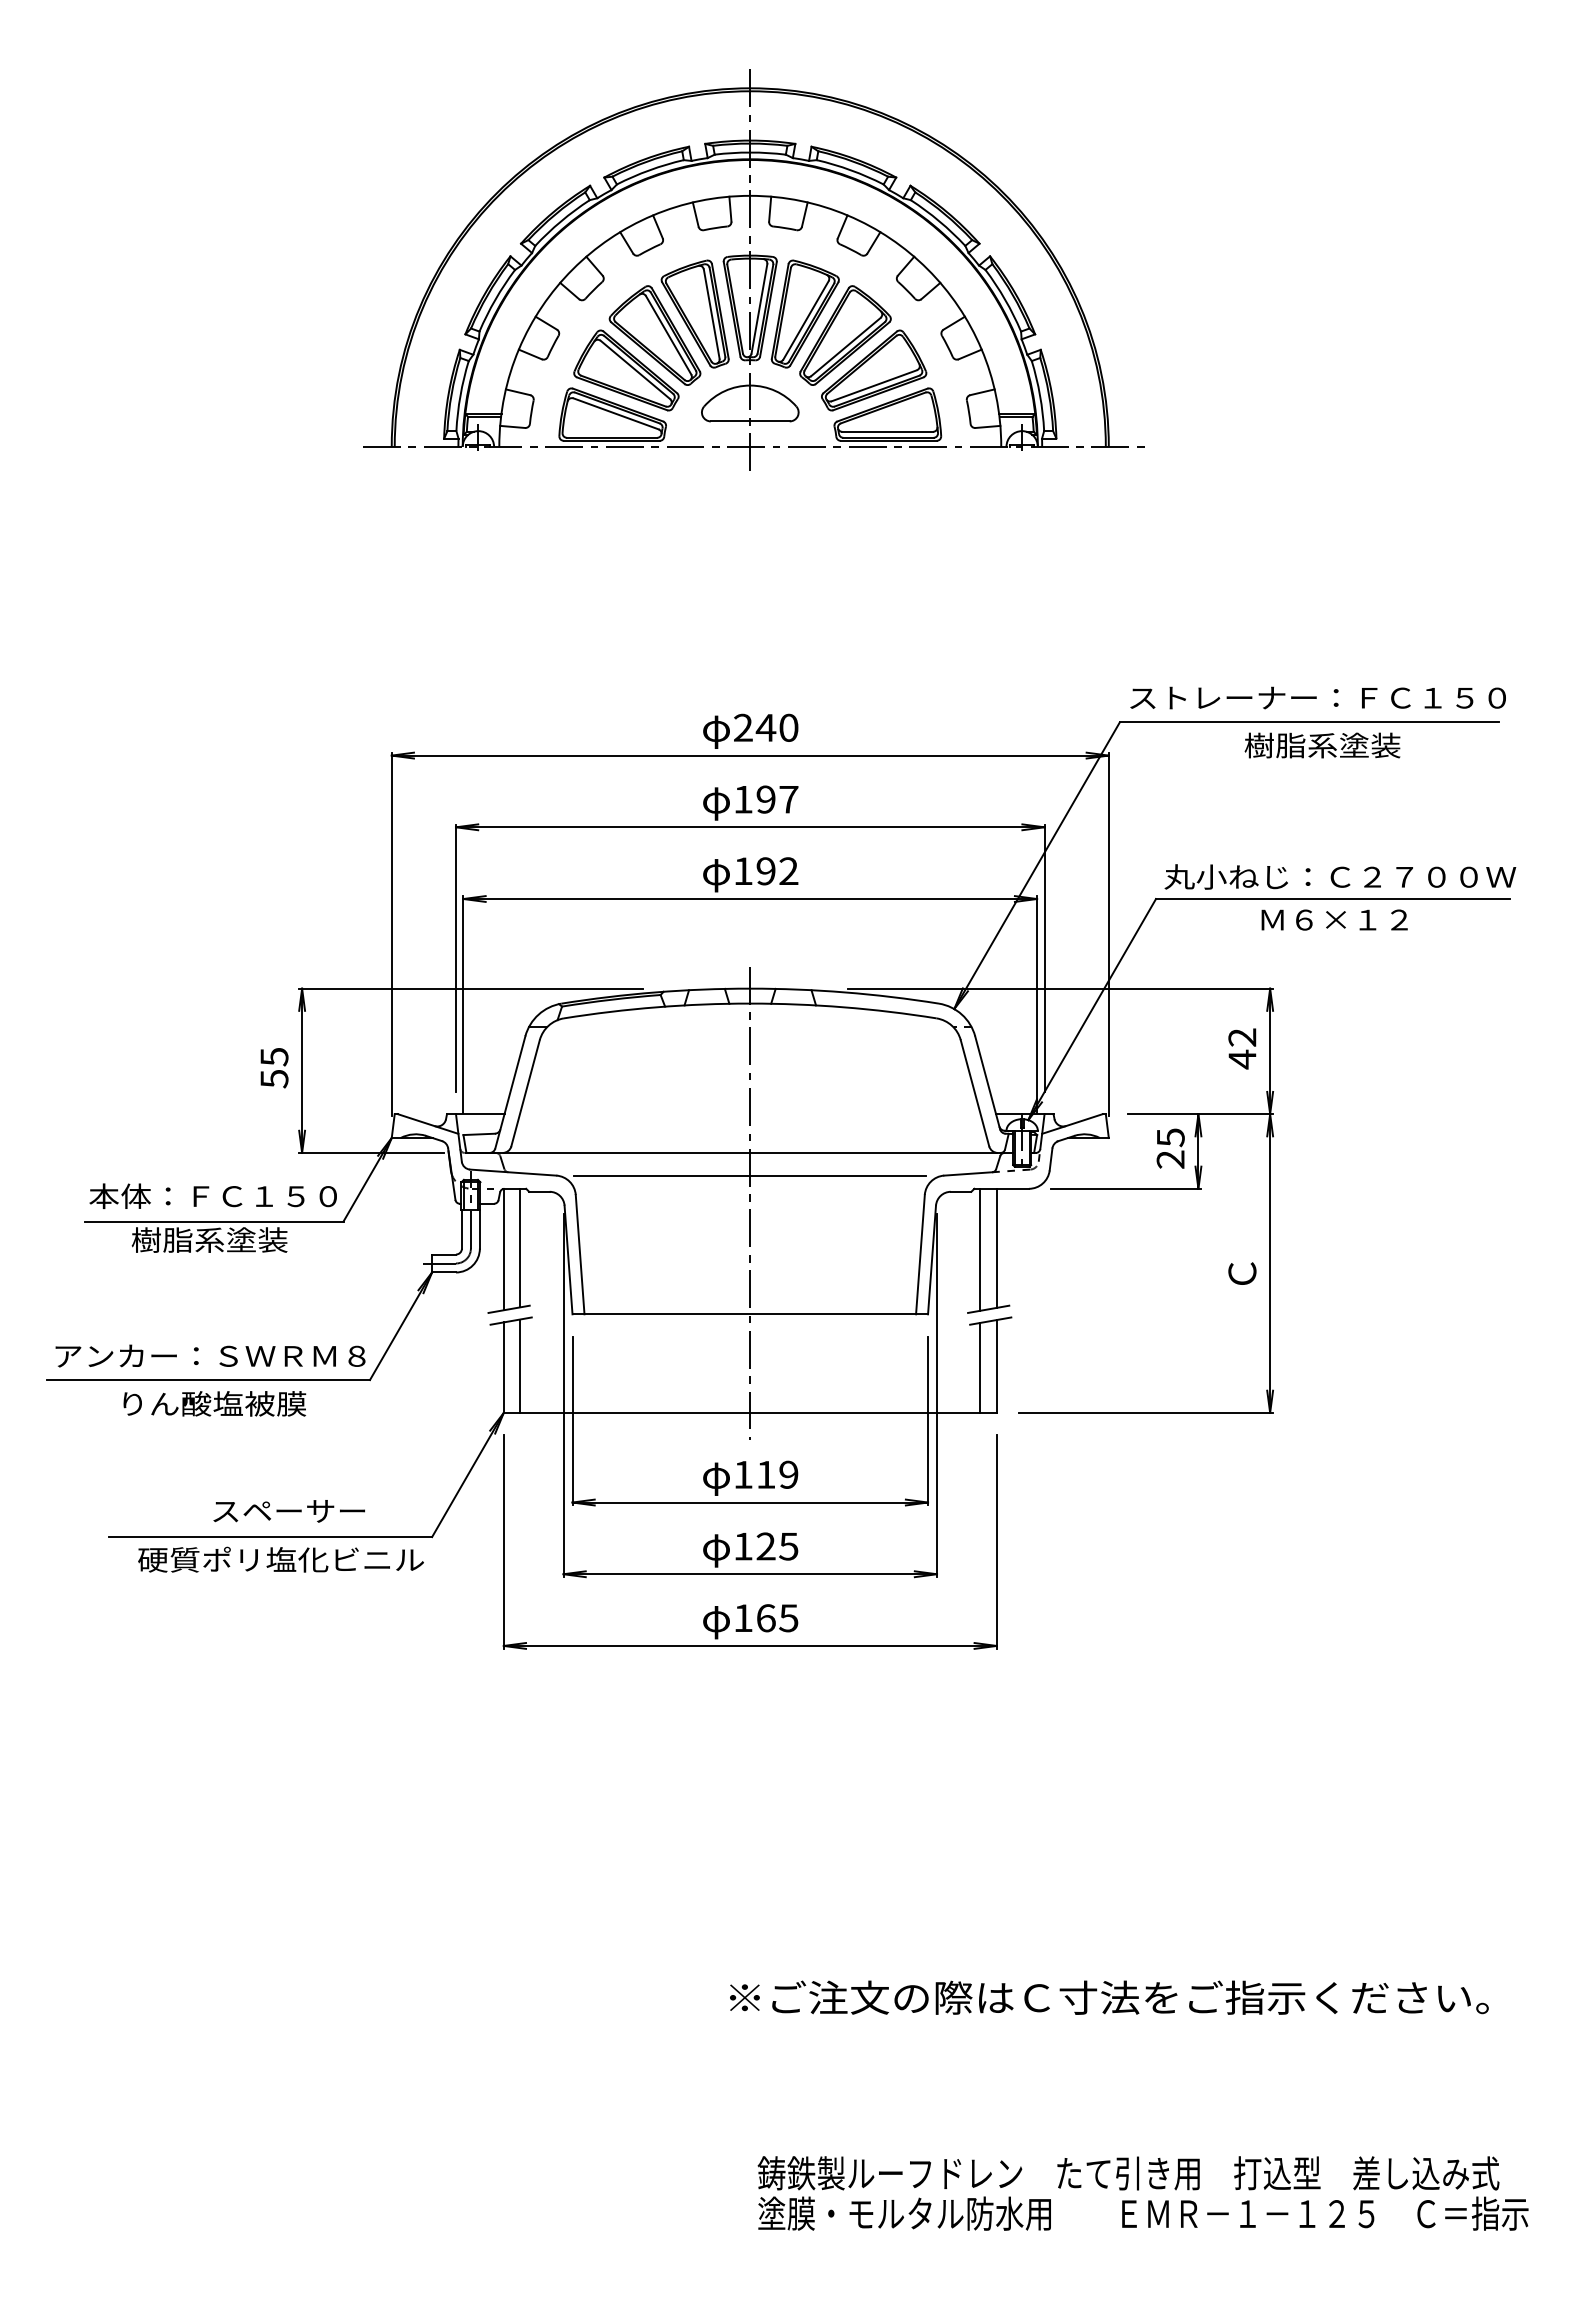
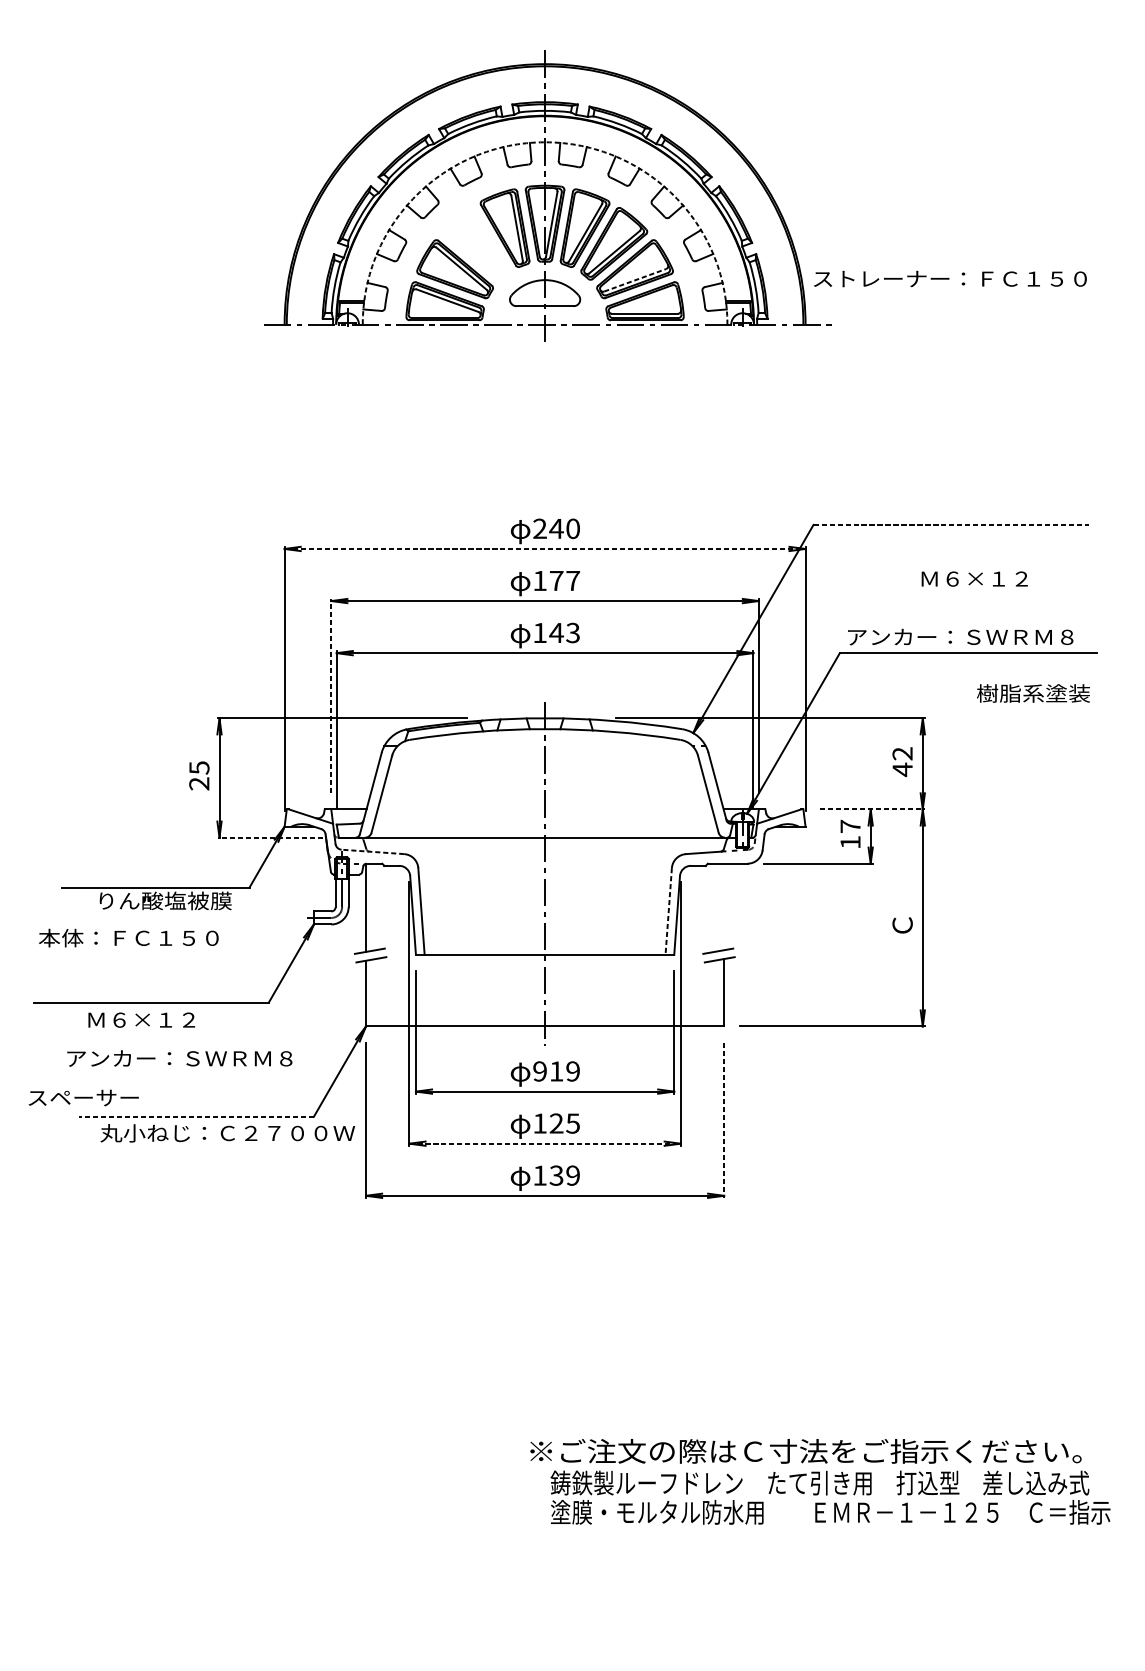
arc: (750, 195) -> (545, 142), solid -> dashed
part: (654, 335) -> (475, 243), removed
line: (874, 385) -> (635, 280), solid -> dashed
text: (1317, 697) -> (949, 278), moved
line: (1309, 722) -> (951, 524), solid -> dashed
text: (1322, 745) -> (1033, 693), moved
line: (750, 755) -> (545, 548), solid -> dashed
text: (765, 799) -> (556, 580), 197 -> 177
text: (776, 871) -> (564, 633), 192 -> 143
text: (1340, 876) -> (973, 636), 丸小ねじ：Ｃ２７００Ｗ -> アンカー：ＳＷＲＭ８
text: (1334, 919) -> (974, 578), moved
line: (455, 958) -> (330, 696), solid -> dashed
text: (274, 1078) -> (199, 783), 55 -> 25
line: (1201, 1114) -> (872, 809), solid -> dashed
text: (1170, 1148) -> (850, 834), 25 -> 17
line: (371, 1152) -> (269, 837), solid -> dashed
line: (512, 1172) -> (372, 851), solid -> dashed
line: (750, 1175) -> (545, 854), removed
text: (212, 1195) -> (128, 937), moved
text: (224, 1239) -> (163, 900), 樹脂系塗装 -> りん酸塩被膜
line: (520, 1247) -> (378, 906), removed
line: (996, 1247) -> (723, 906), removed
line: (980, 1249) -> (712, 907), removed
line: (920, 1254) -> (668, 911), solid -> dashed
text: (210, 1355) -> (179, 1058), moved
line: (520, 1365) -> (378, 992), removed
line: (980, 1367) -> (712, 993), removed
text: (213, 1403) -> (155, 1019), りん酸塩被膜 -> Ｍ６×１２
text: (743, 1474) -> (540, 1071), 119 -> 919
text: (288, 1511) -> (83, 1098), moved
line: (270, 1537) -> (196, 1117), solid -> dashed
line: (996, 1541) -> (723, 1119), solid -> dashed
text: (313, 1559) -> (227, 1133), 硬質ポリ塩化ビニル -> 丸小ねじ：Ｃ２７００Ｗ
line: (750, 1574) -> (545, 1143), solid -> dashed
text: (777, 1618) -> (564, 1175), 165 -> 139
text: (1142, 2193) -> (830, 1497), moved

